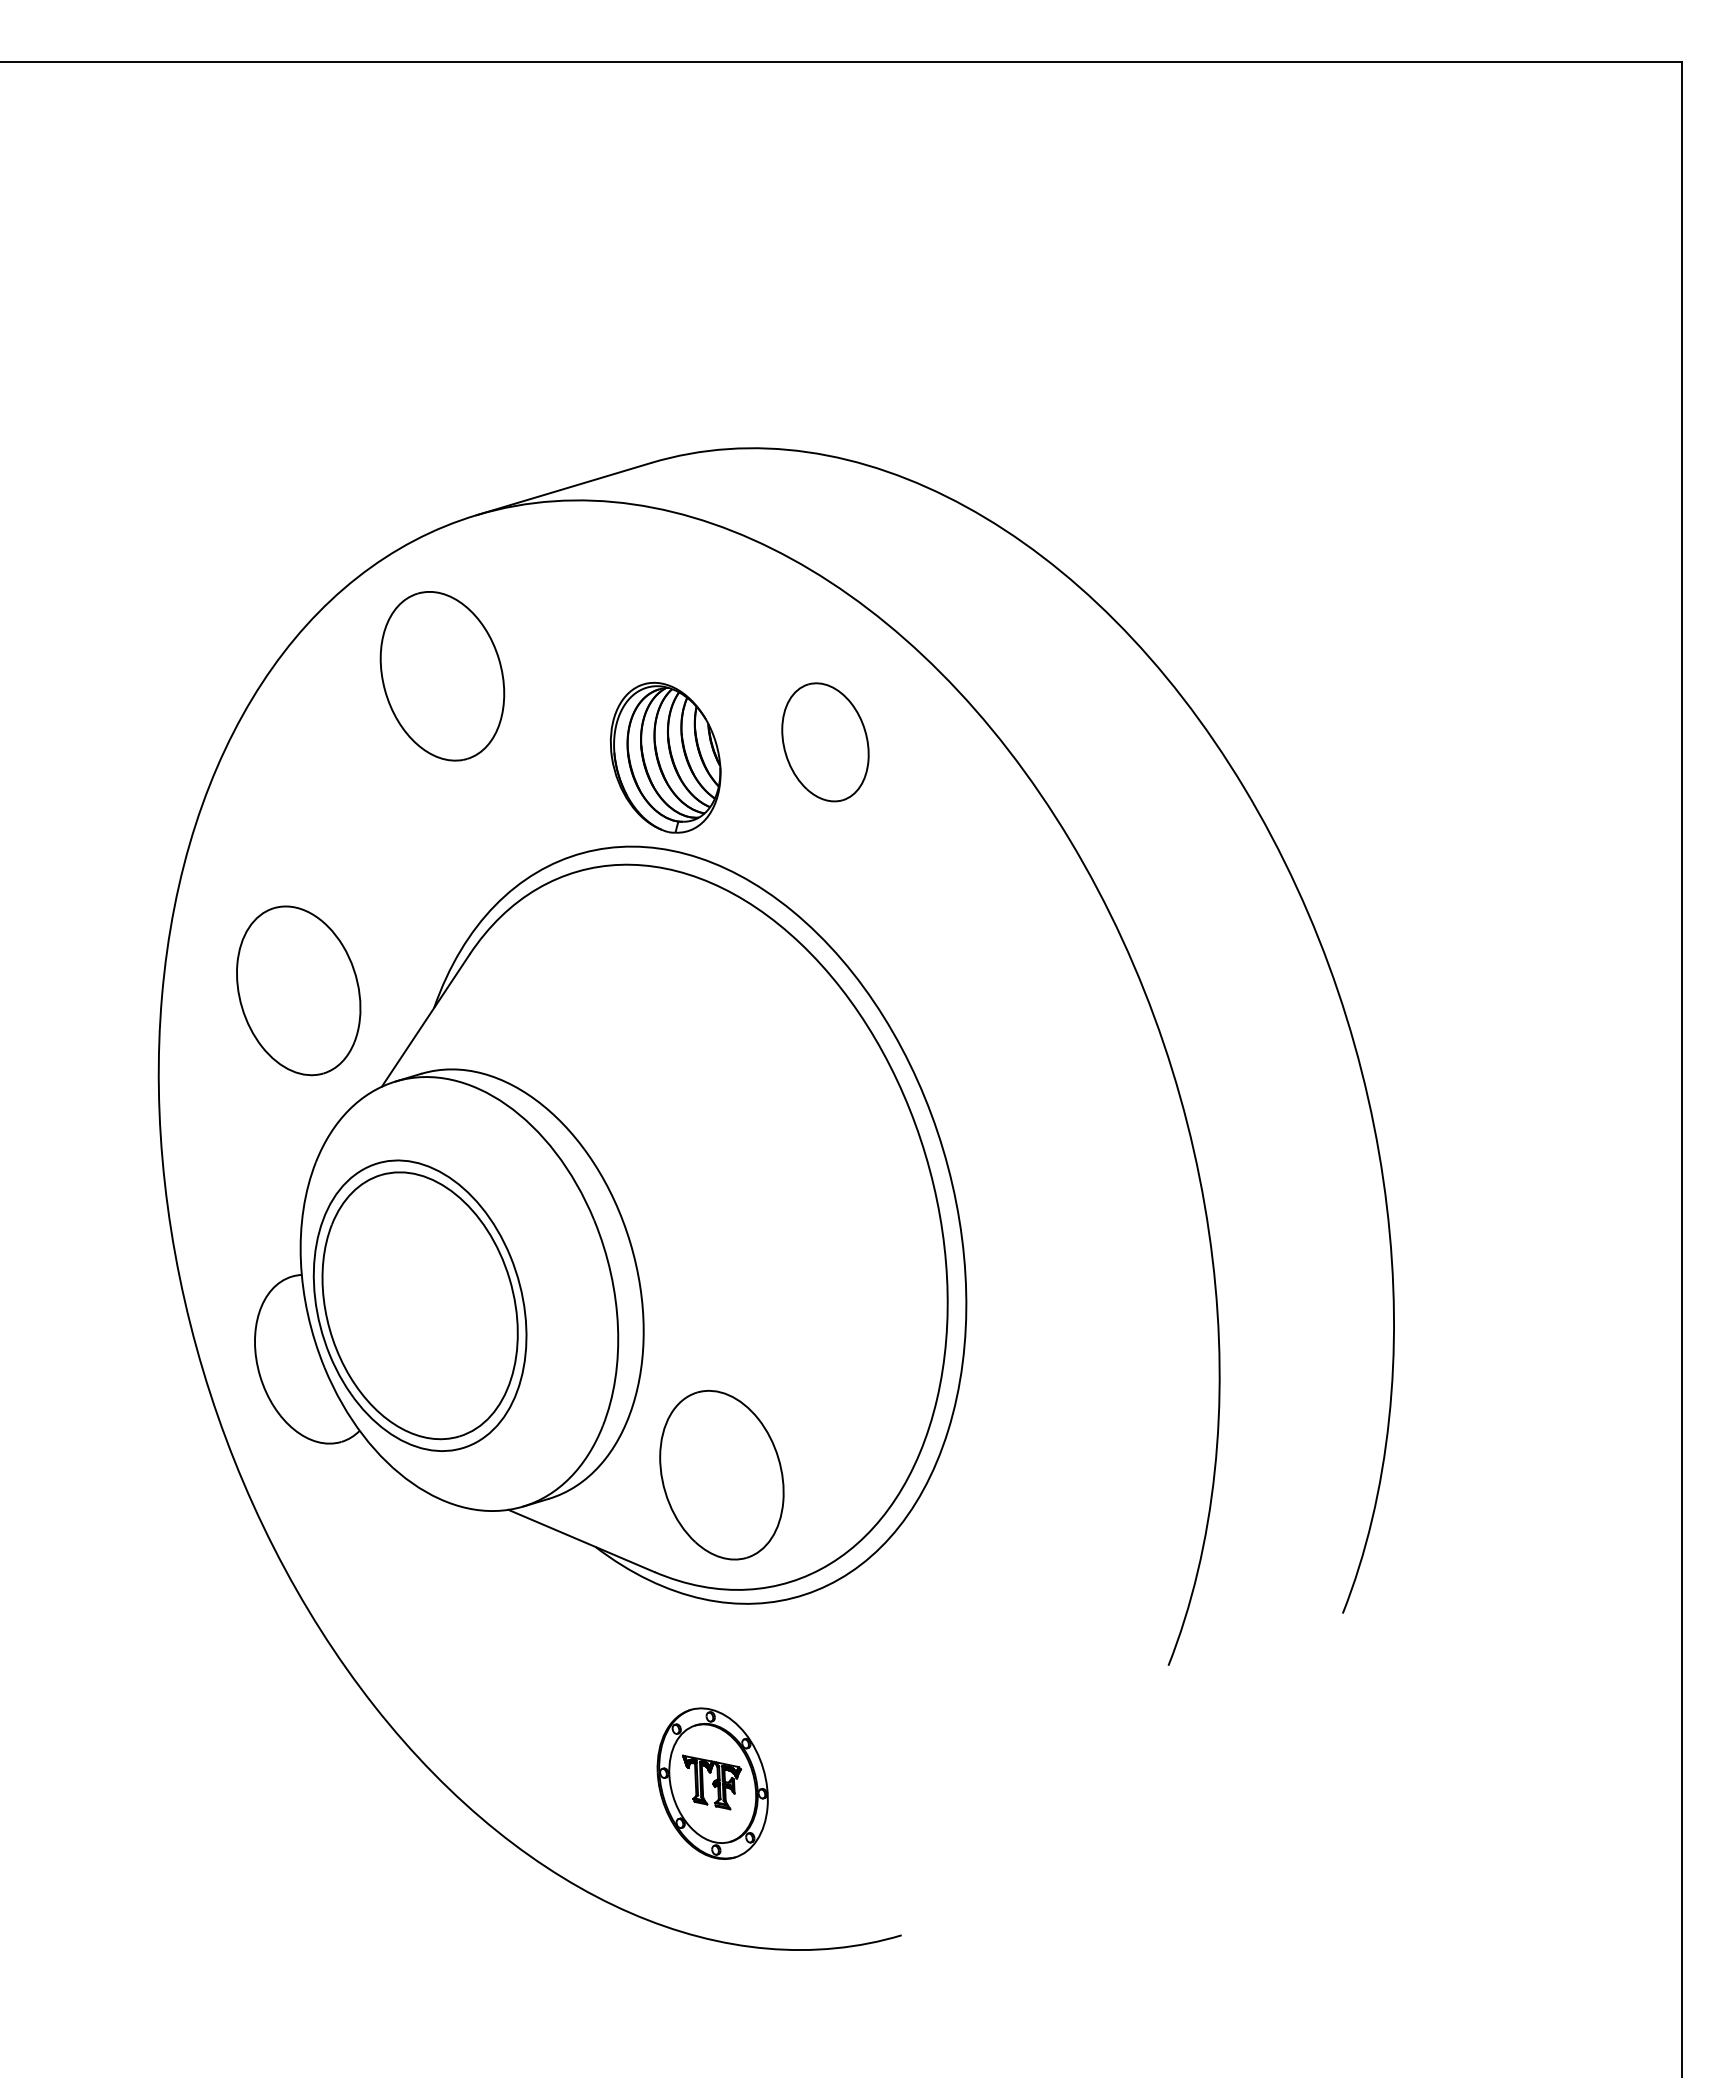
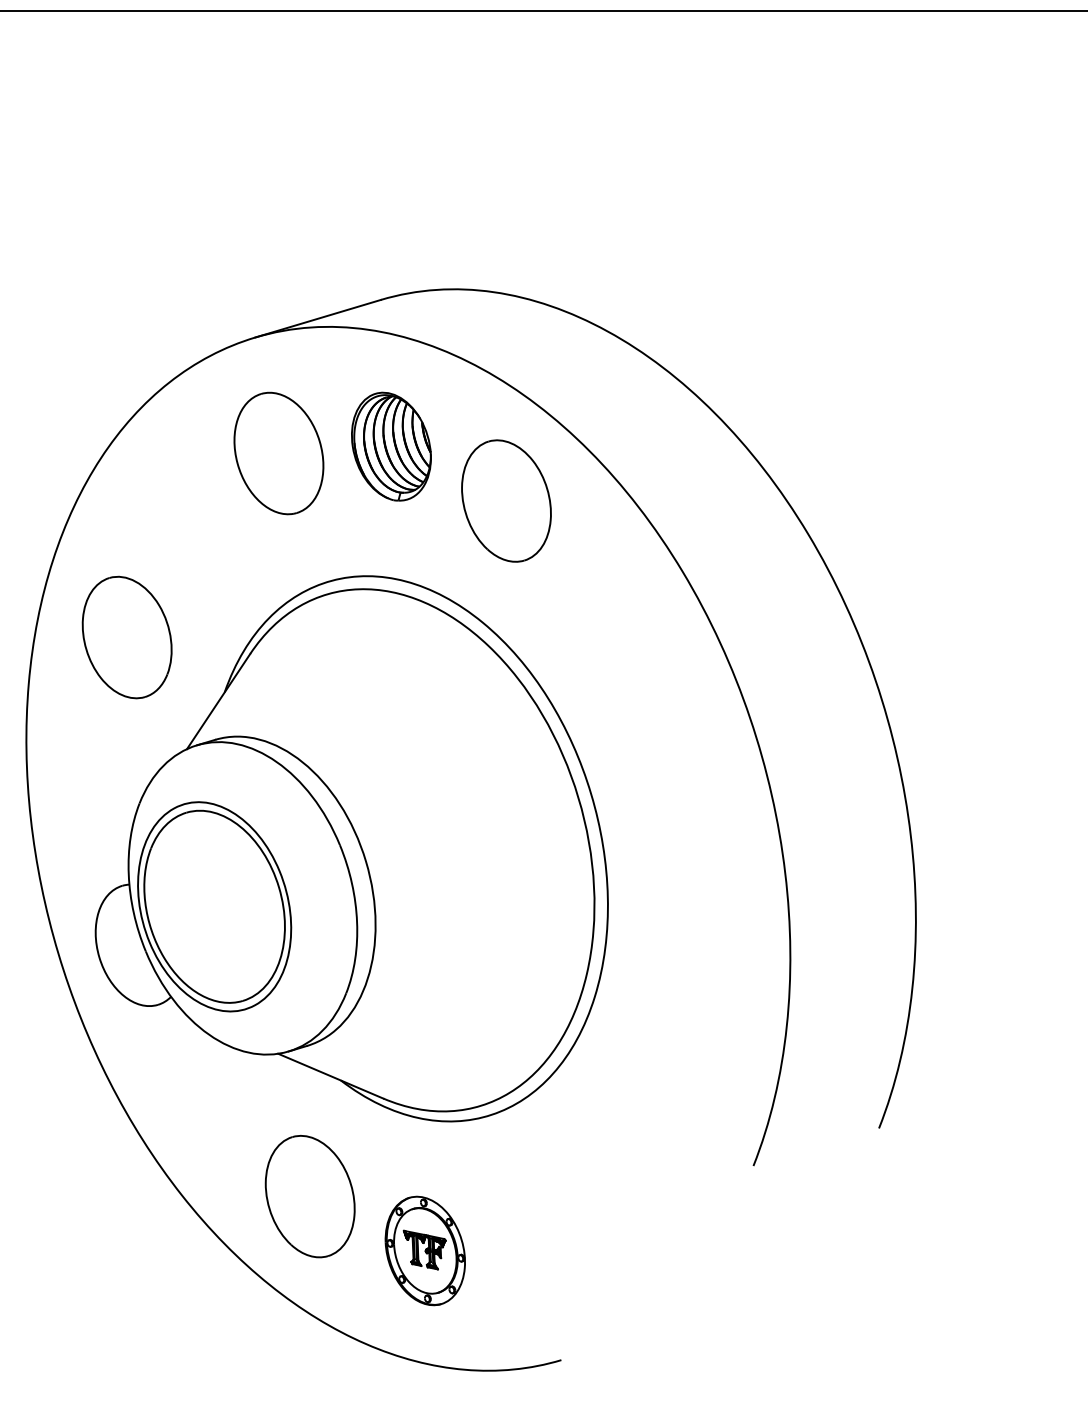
part: (442, 676) -> (278, 453), moved
part: (825, 742) -> (506, 501), size x1.43
part: (665, 757) -> (391, 446), moved
part: (298, 990) -> (127, 637), moved
part: (721, 1474) -> (309, 1196), moved

